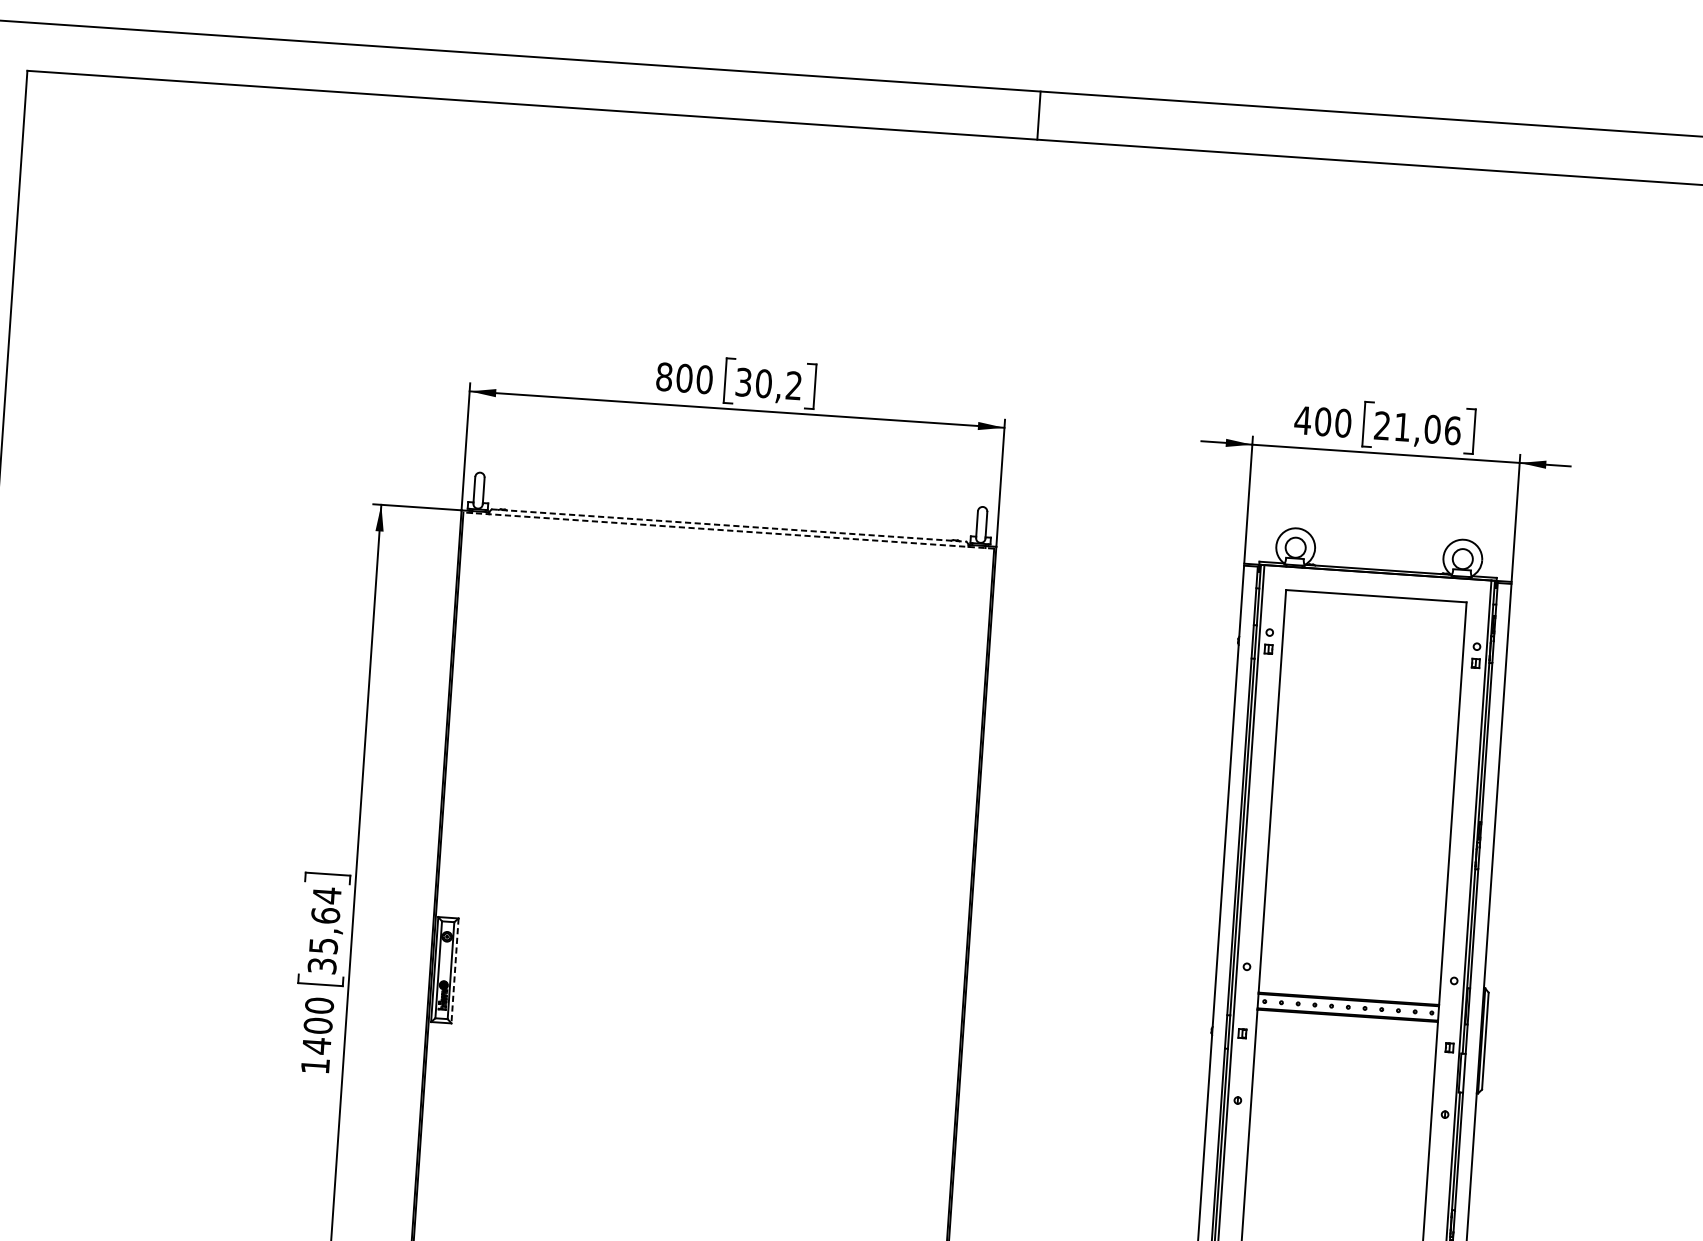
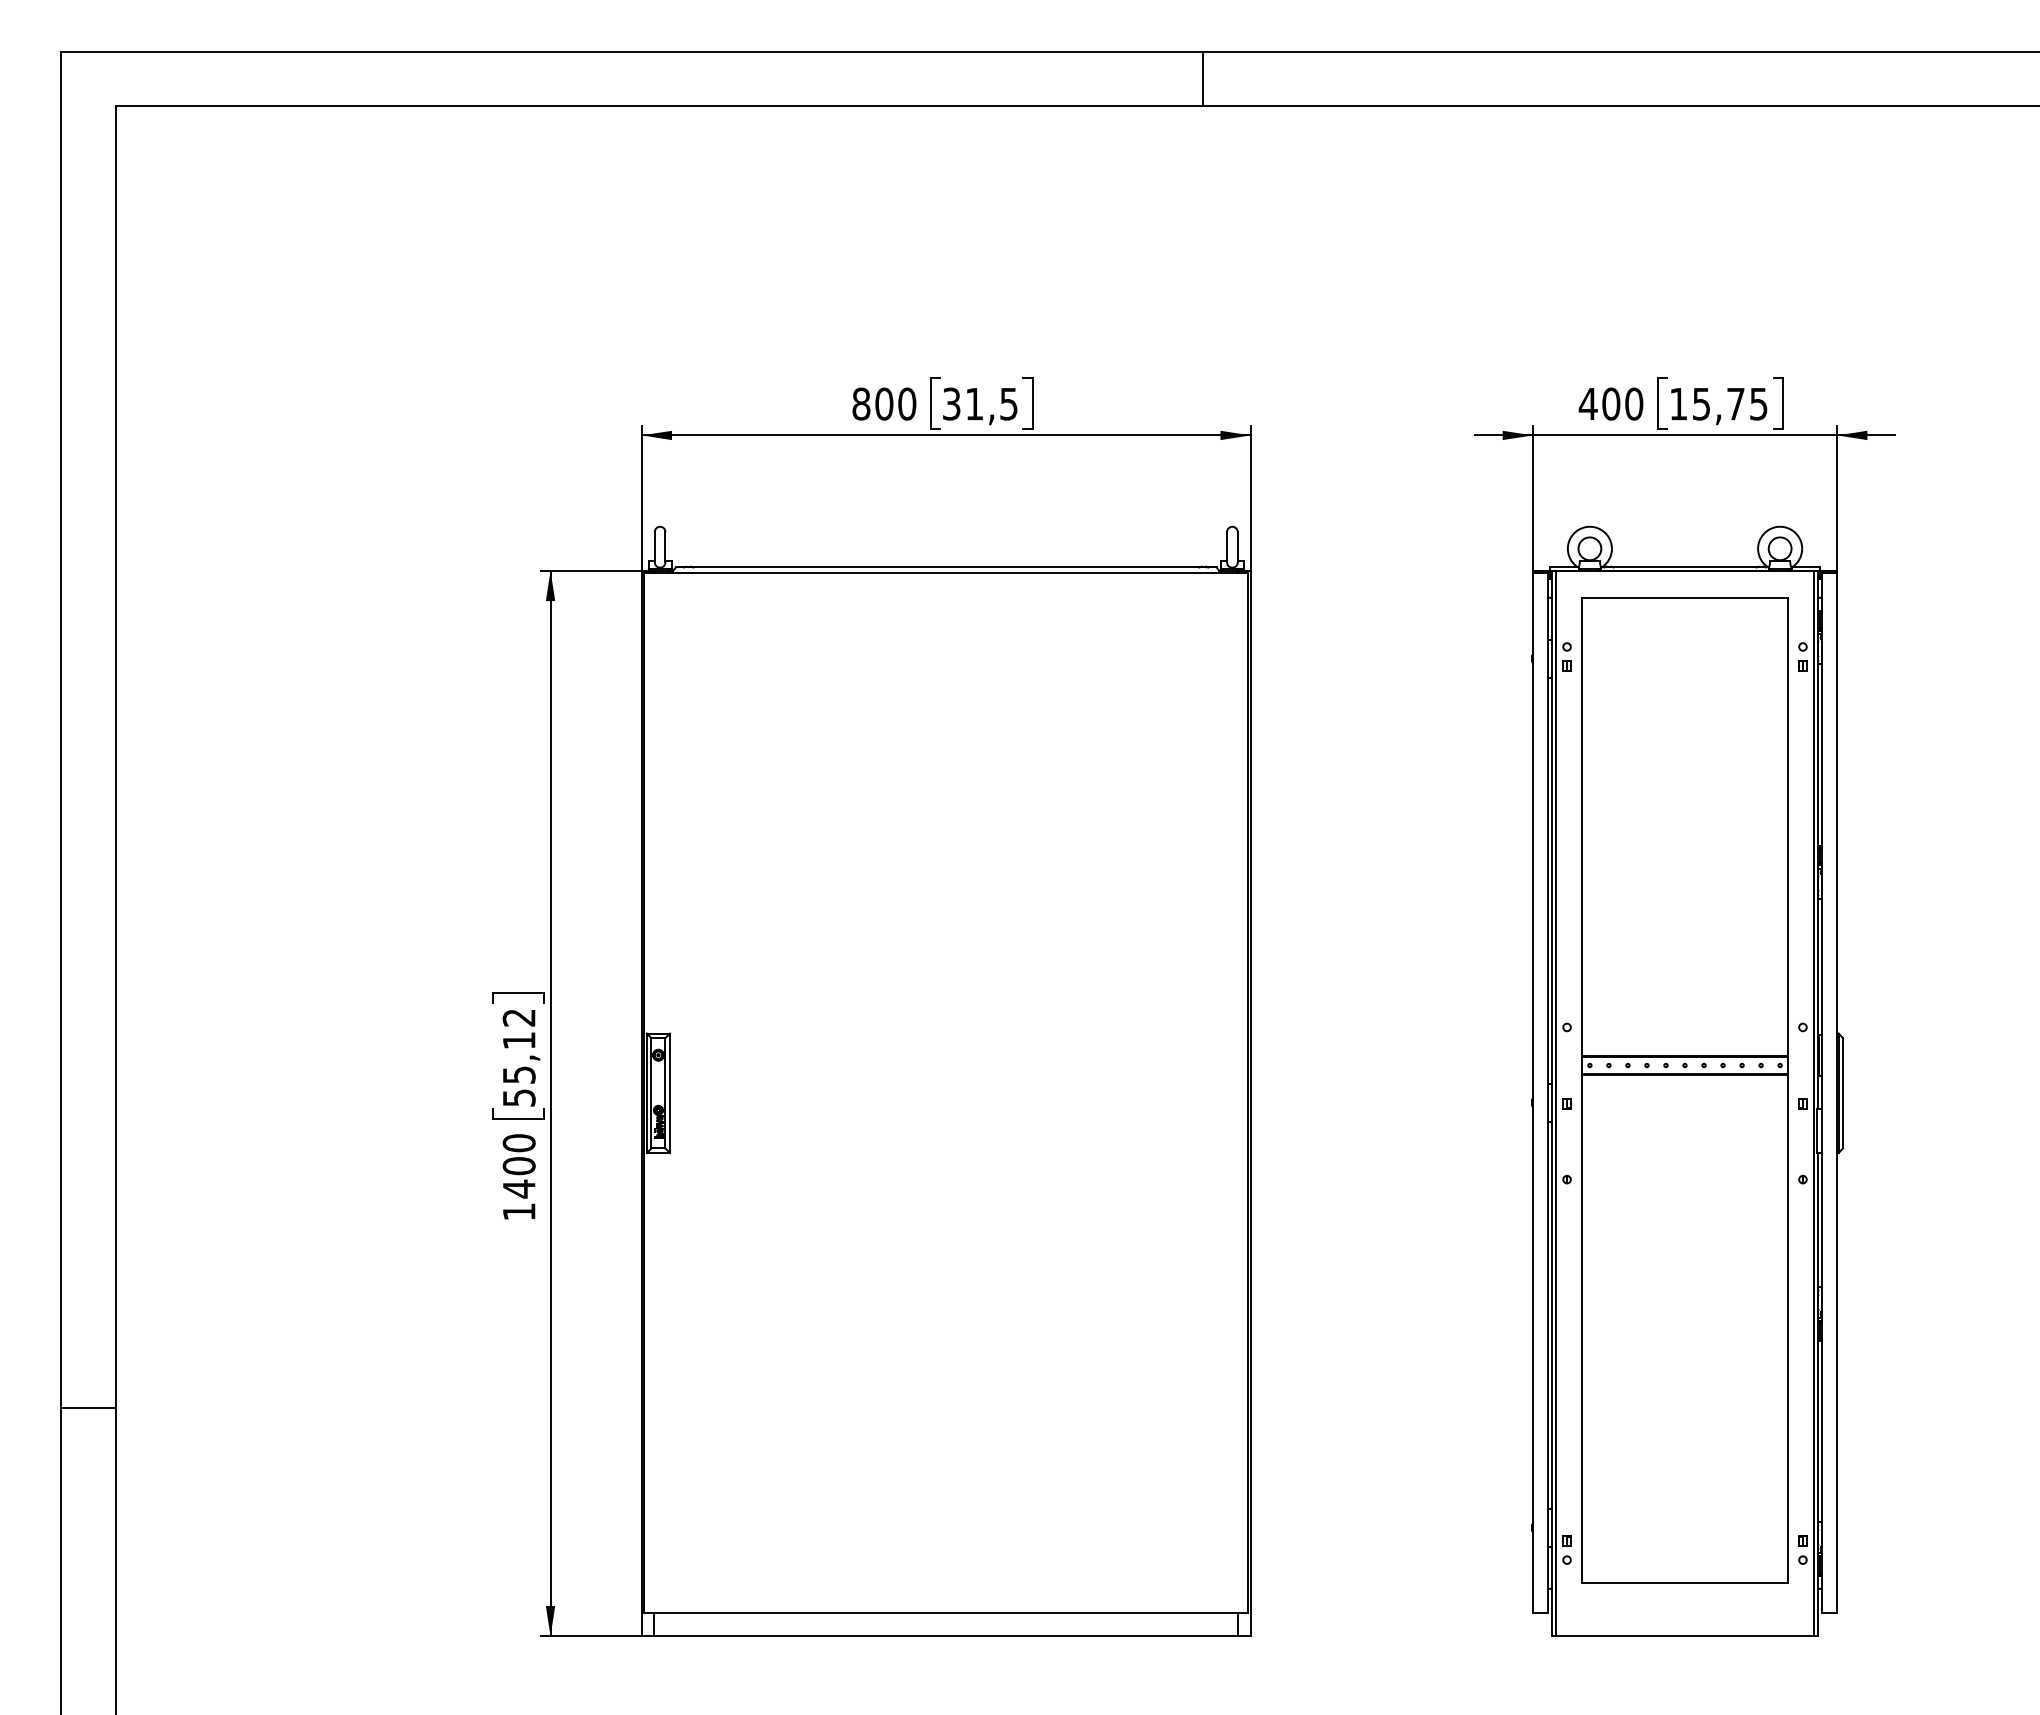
line: (1038, 115) -> (1202, 78), moved
text: (778, 384) -> (991, 403), 30,2 -> 31,5
text: (1418, 427) -> (1719, 403), 21,06 -> 15,75
line: (729, 525) -> (946, 567), dashed -> solid
line: (728, 530) -> (945, 573), dashed -> solid
text: (324, 930) -> (518, 1057), 35,64 -> 55,12
line: (455, 971) -> (670, 1093), dashed -> solid

